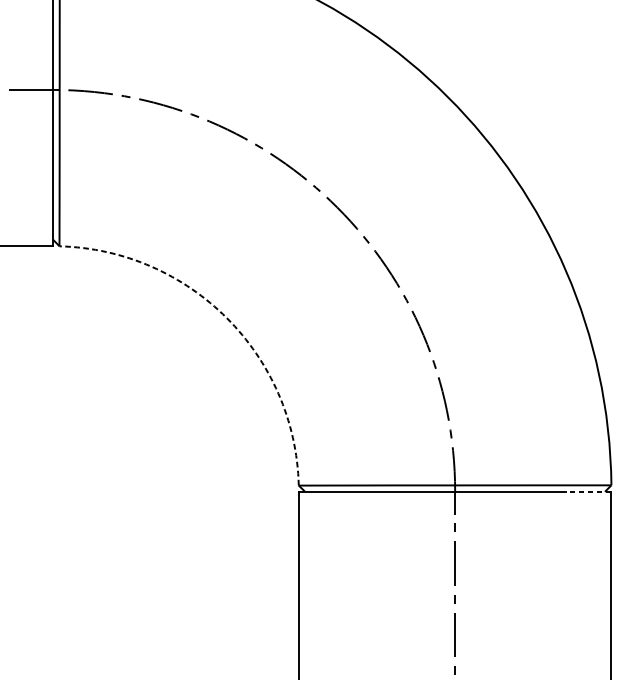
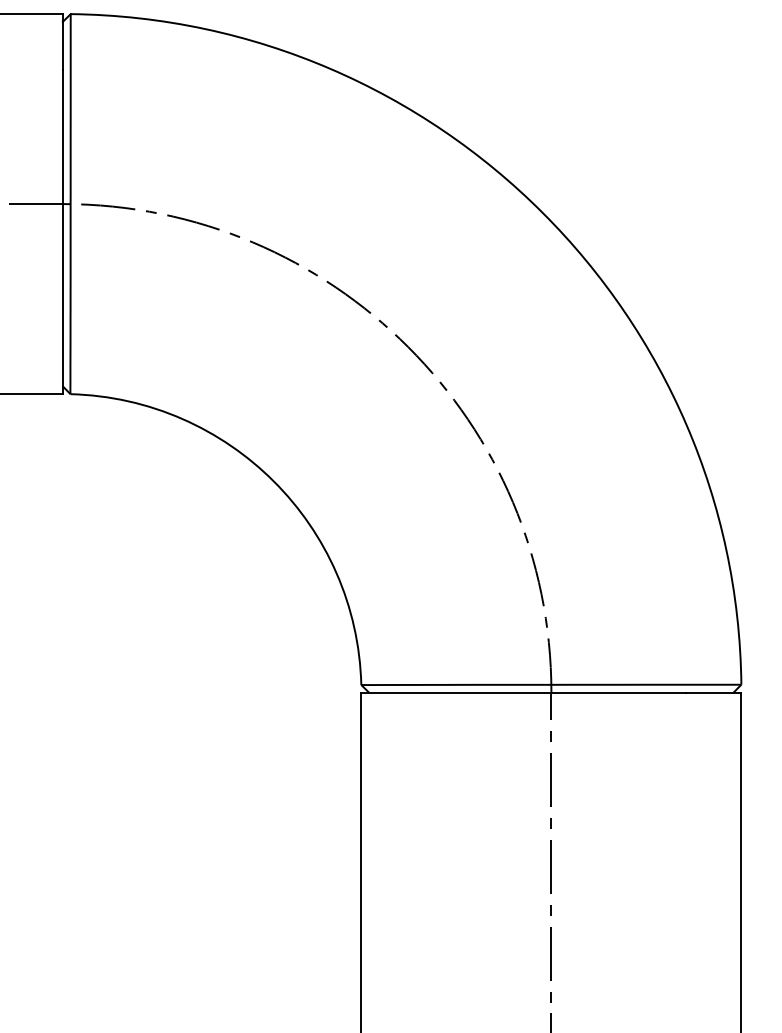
arc: (226, 318) -> (273, 481), dashed -> solid
line: (588, 491) -> (713, 692), dashed -> solid

